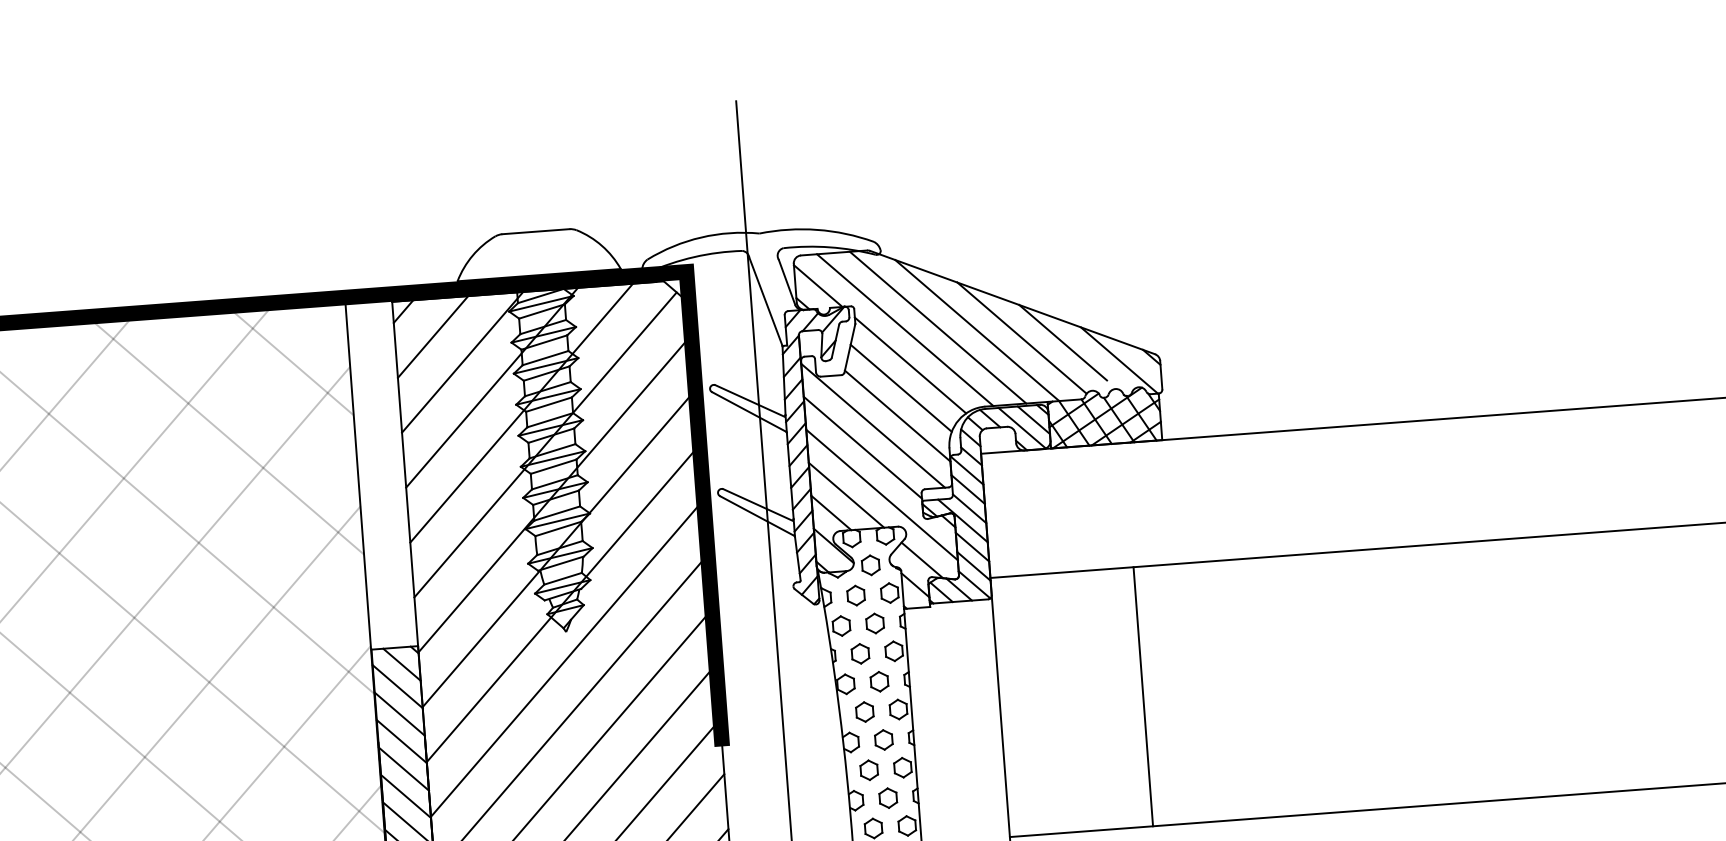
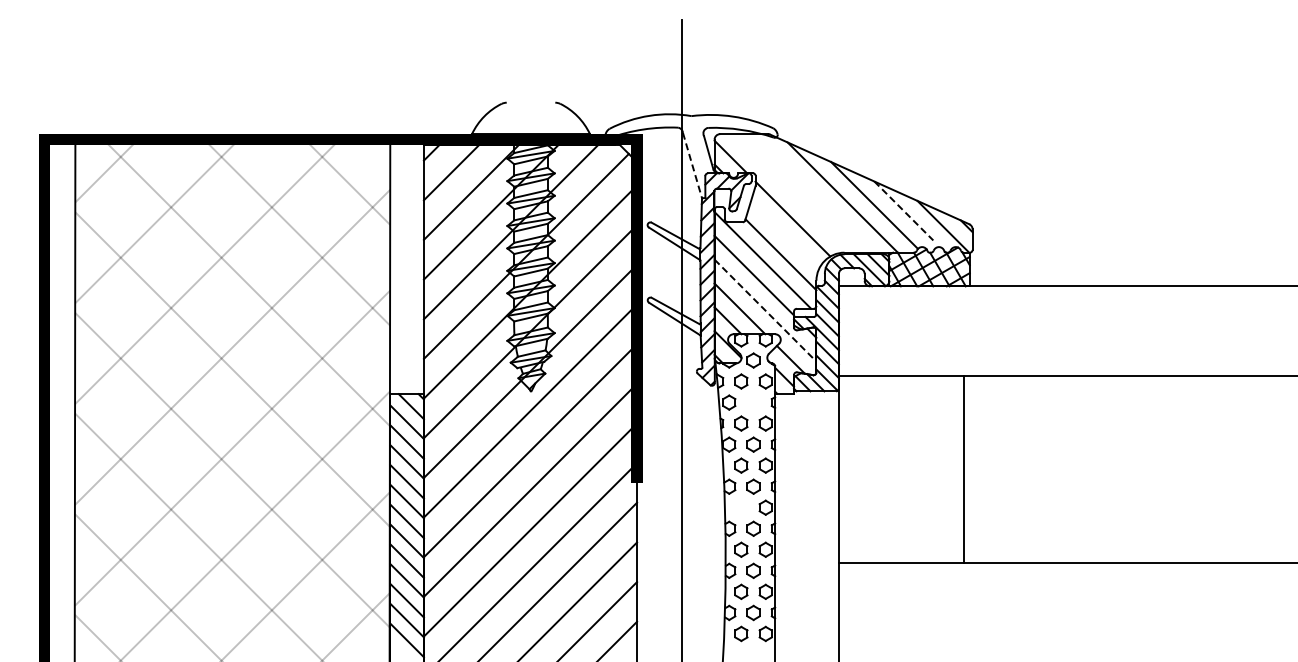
line: (535, 231) -> (530, 102), removed
line: (766, 303) -> (692, 166), solid -> dashed
line: (937, 327) -> (814, 193), removed
line: (904, 330) -> (790, 193), removed
line: (1062, 342) -> (903, 210), solid -> dashed
line: (901, 387) -> (785, 234), removed
line: (882, 494) -> (765, 310), solid -> dashed
part: (875, 623) -> (753, 402), removed
line: (1143, 696) -> (964, 469), moved
part: (869, 769) -> (741, 507), removed

